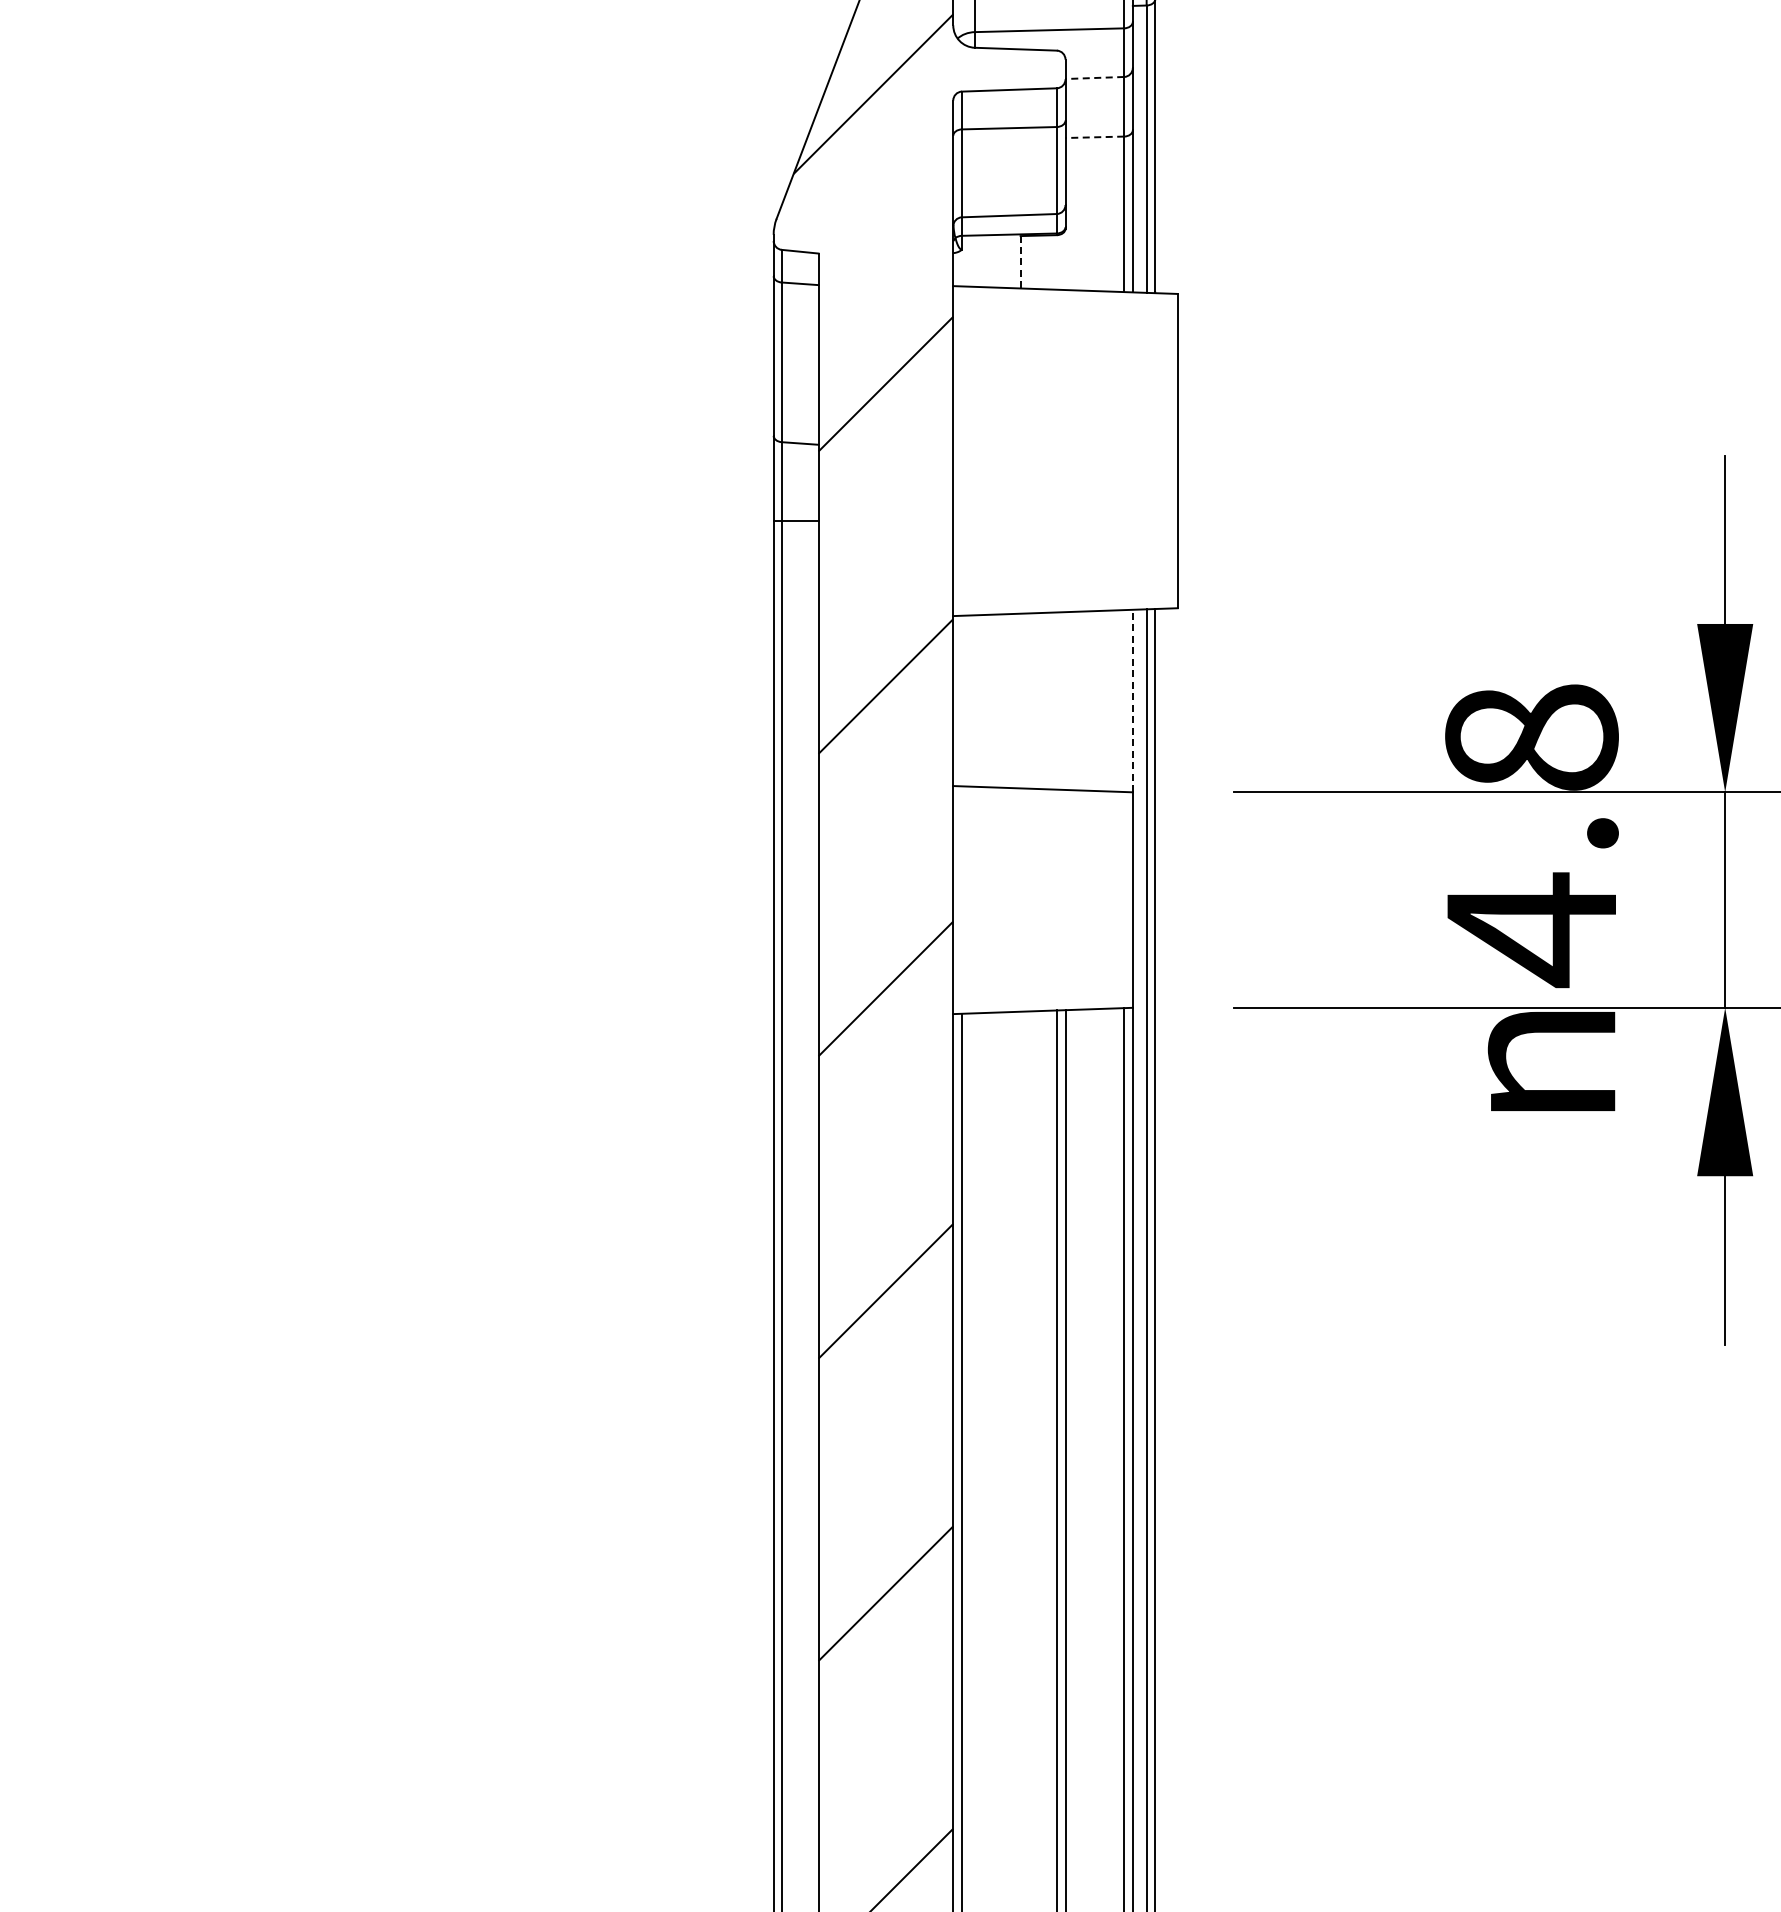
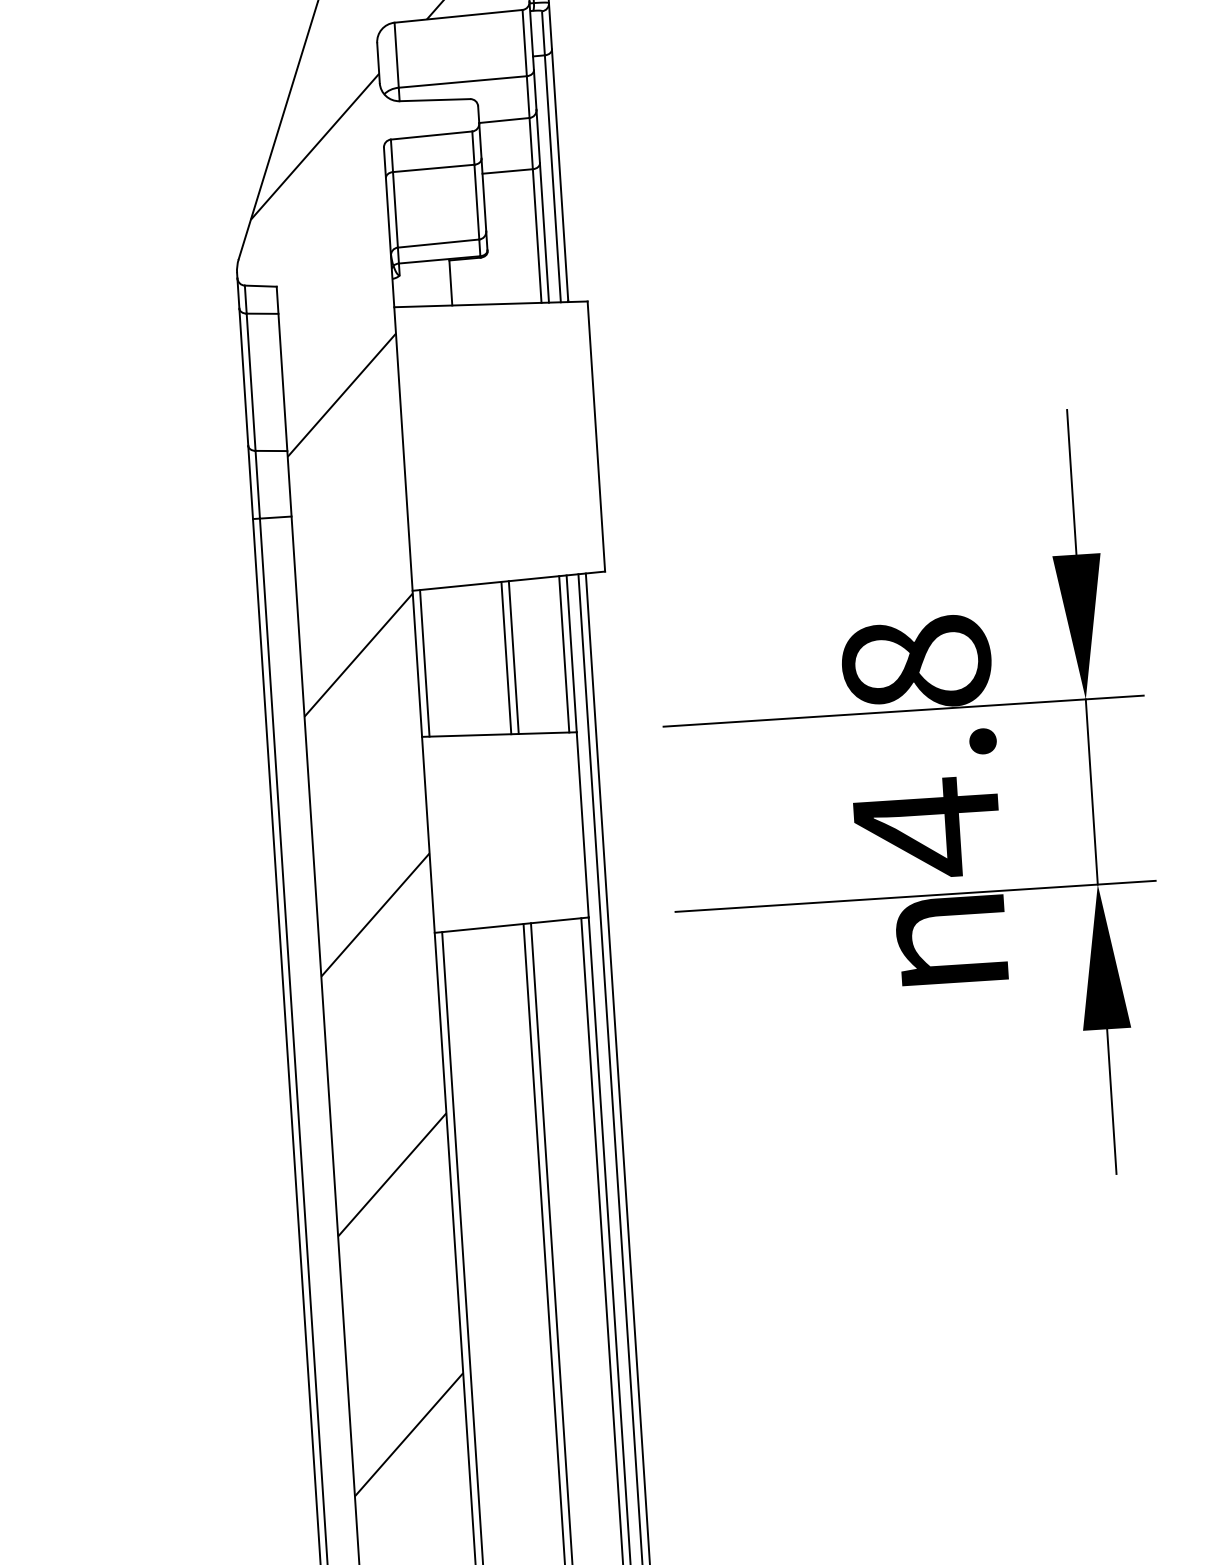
line: (1094, 78) -> (504, 120), dashed -> solid
line: (1094, 137) -> (507, 171), dashed -> solid
line: (1020, 261) -> (450, 282), dashed -> solid
line: (961, 700) -> (424, 662), added
line: (1056, 700) -> (506, 657), added
line: (1065, 700) -> (513, 657), added
line: (1132, 700) -> (571, 653), dashed -> solid
line: (1124, 701) -> (564, 654), added

